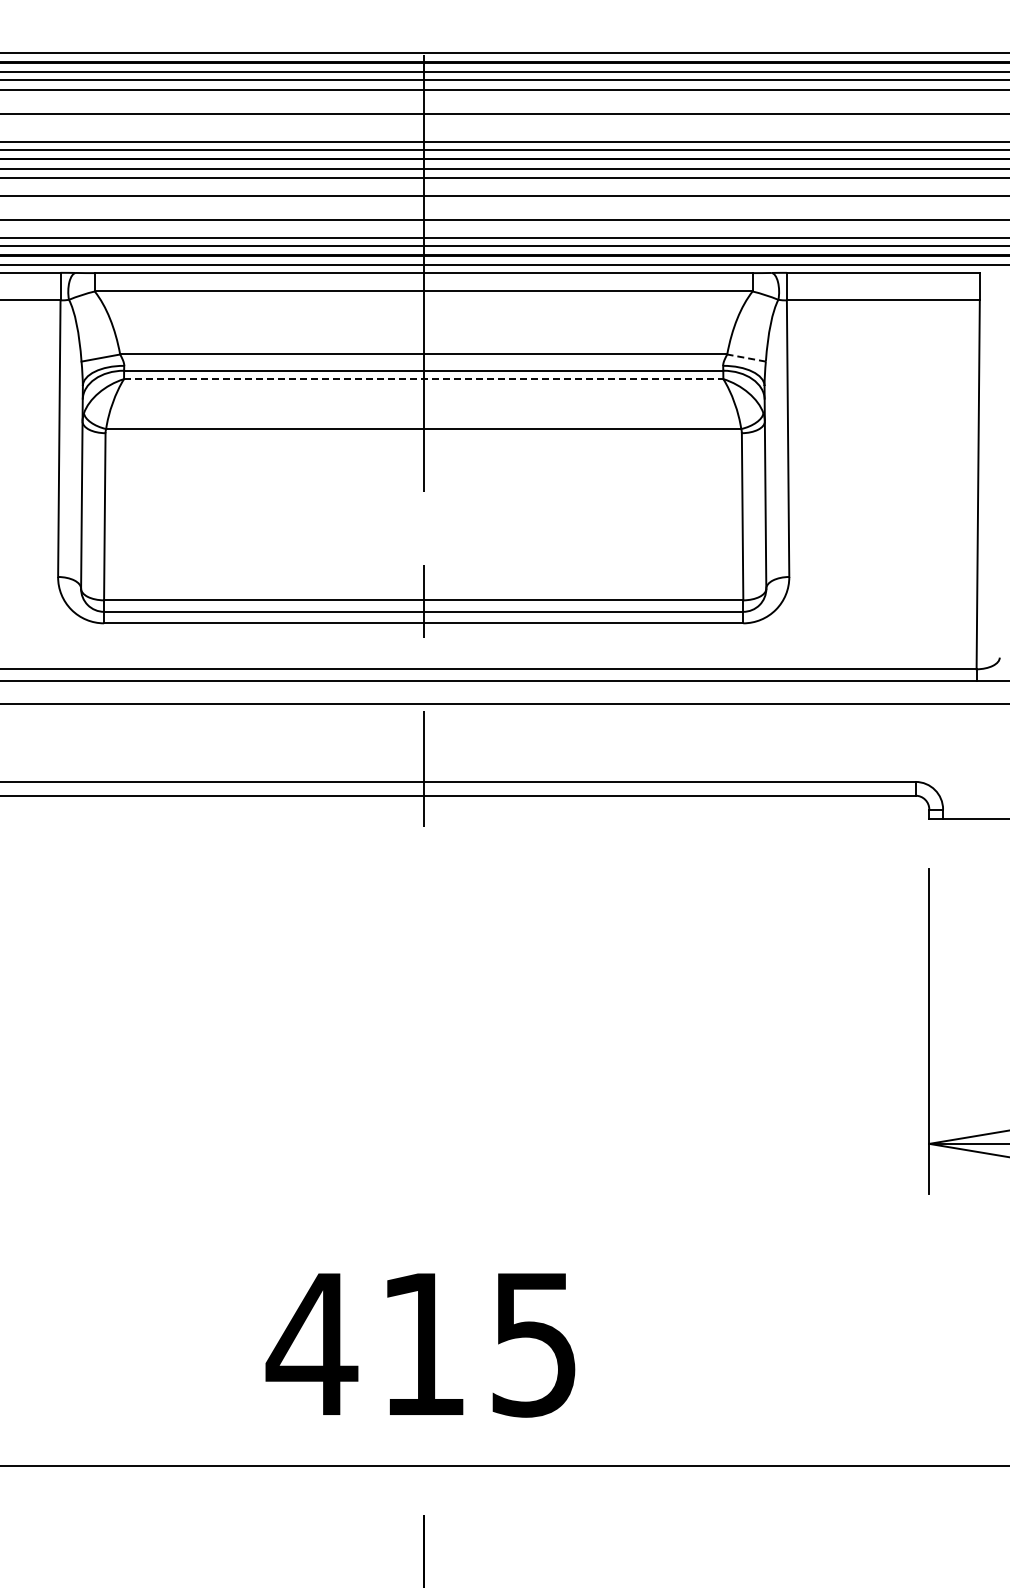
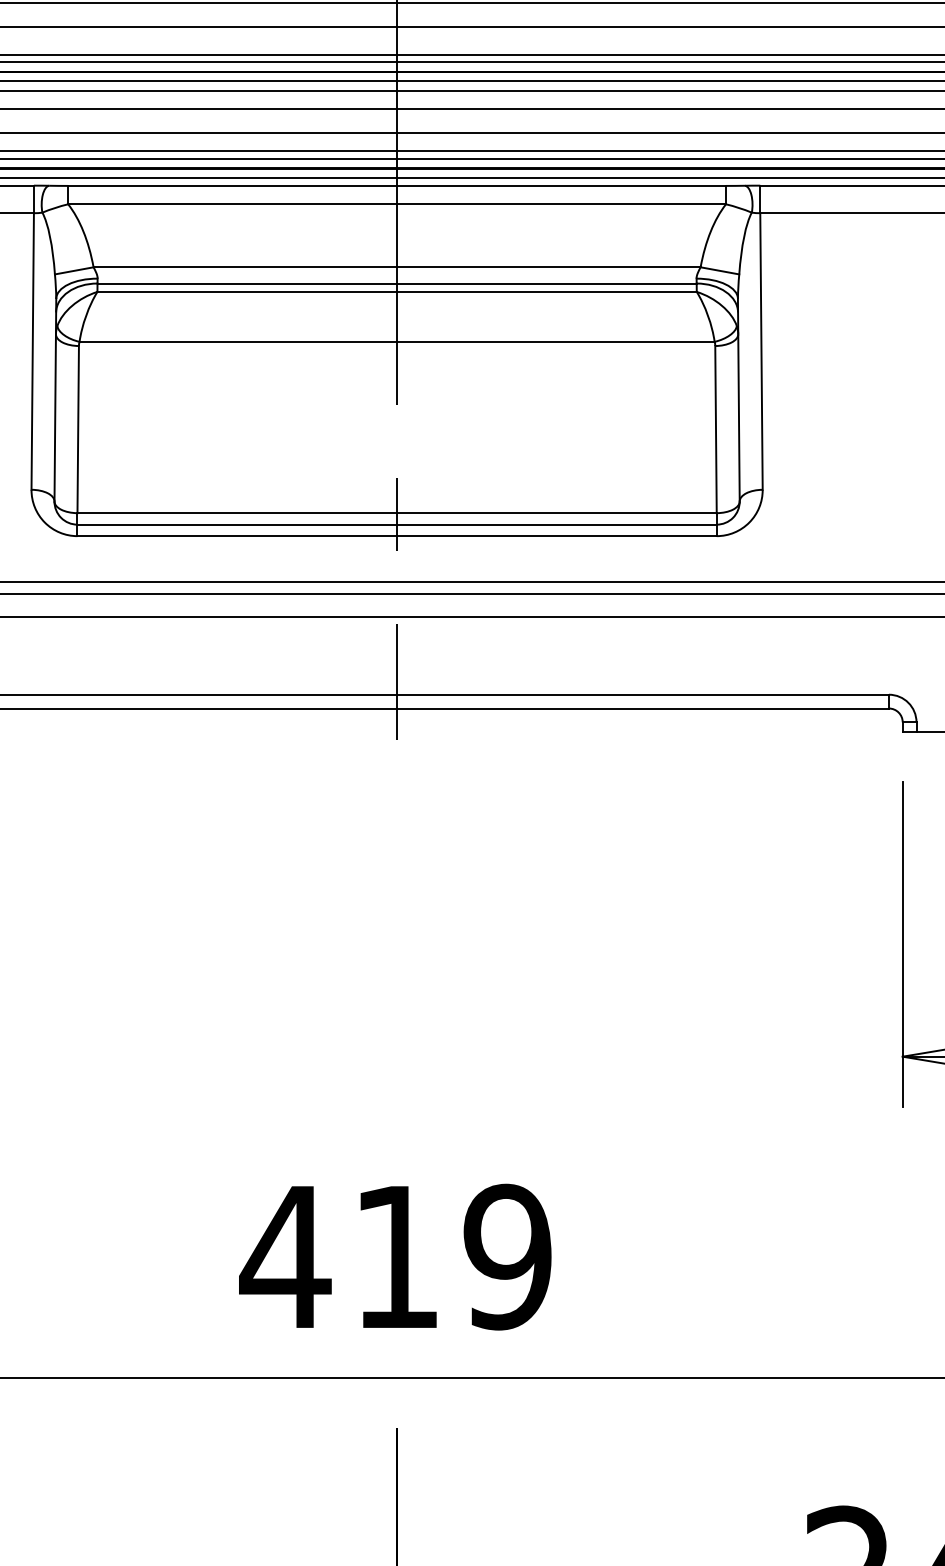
line: (746, 358) -> (719, 271), dashed -> solid
line: (423, 379) -> (396, 292), dashed -> solid
text: (534, 1344) -> (507, 1257), 415 -> 419

